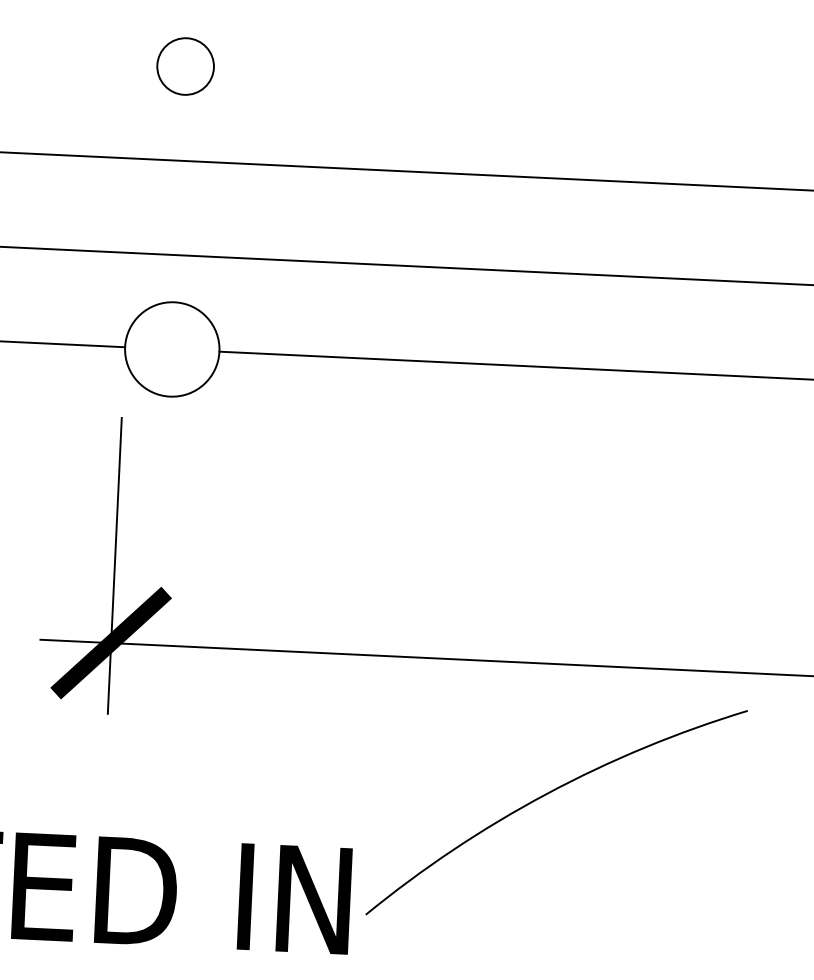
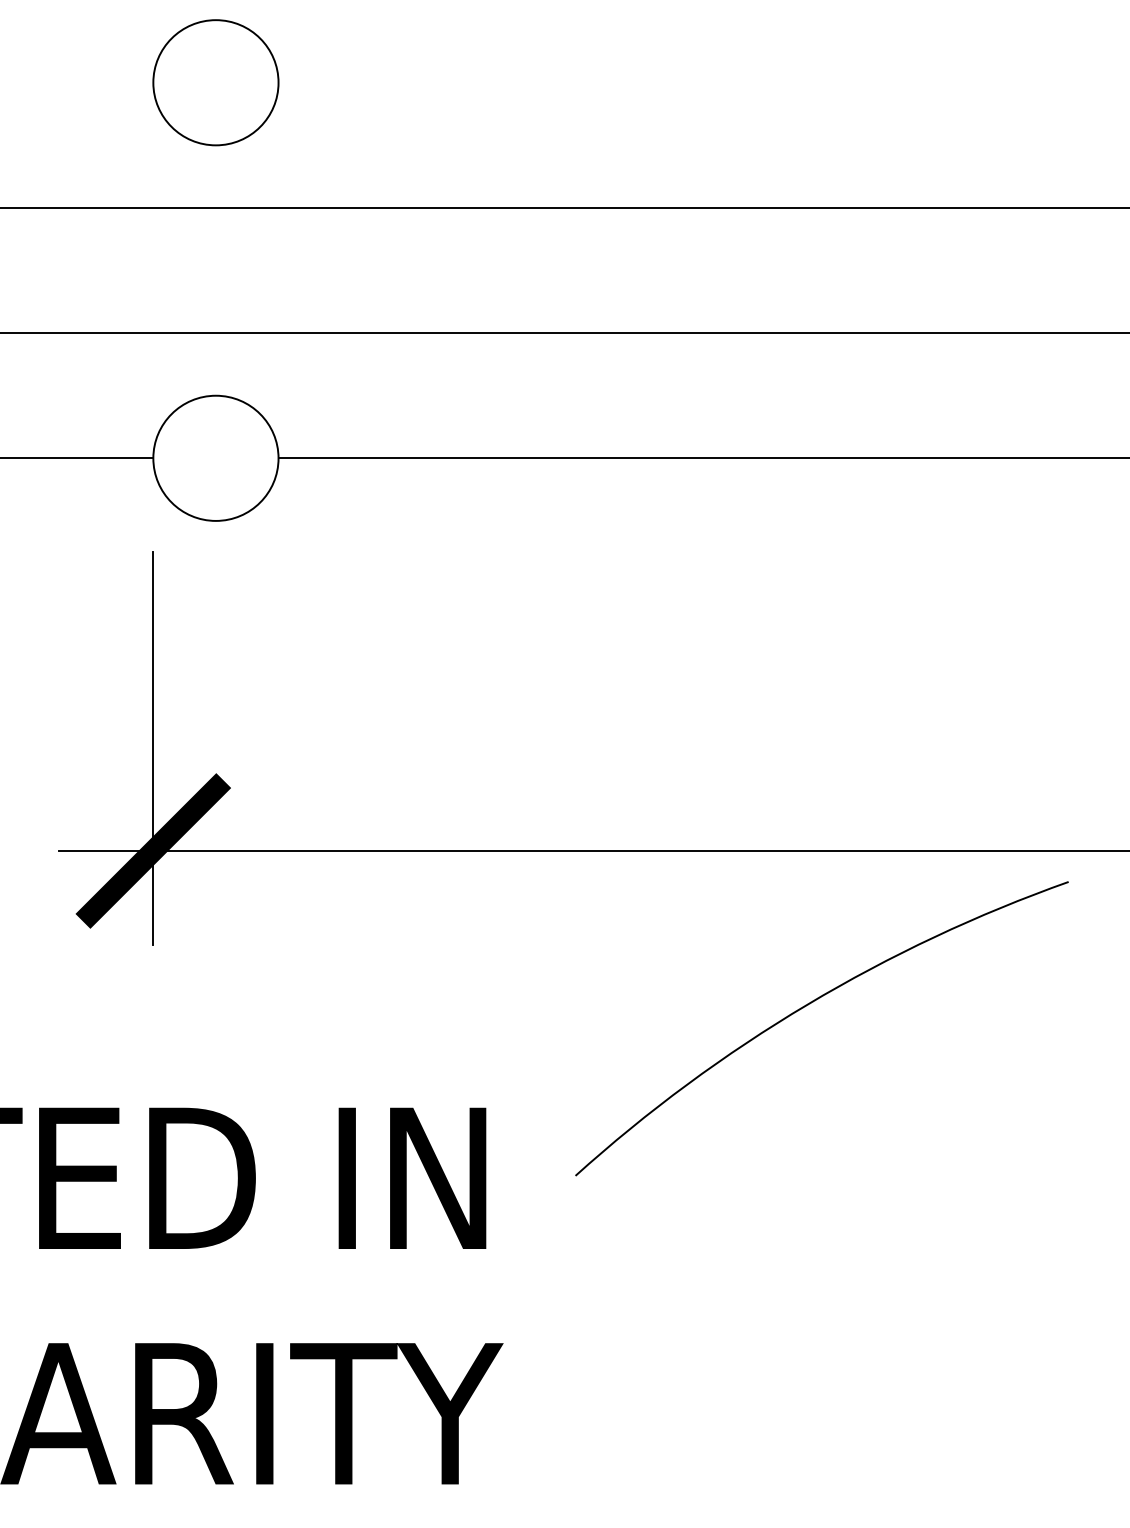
circle: (185, 66) -> (215, 82), size x1.67
arc: (548, 794) -> (810, 1004), moved

